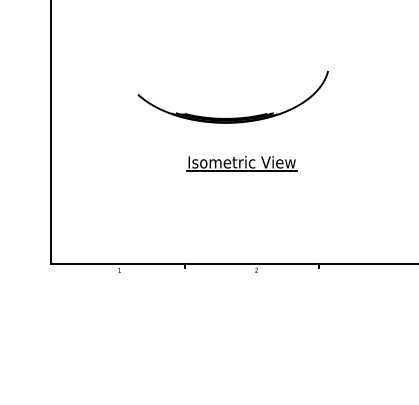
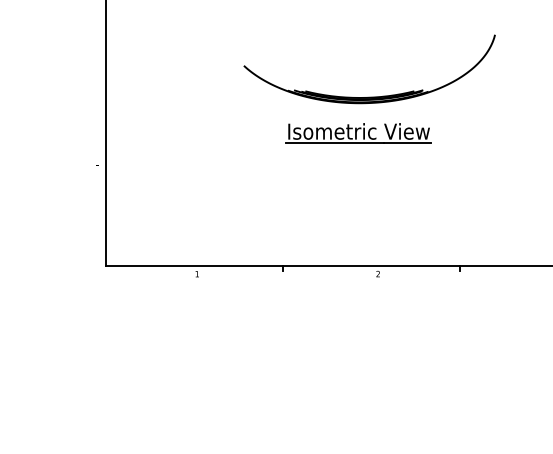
part: (232, 117) -> (368, 96), moved

